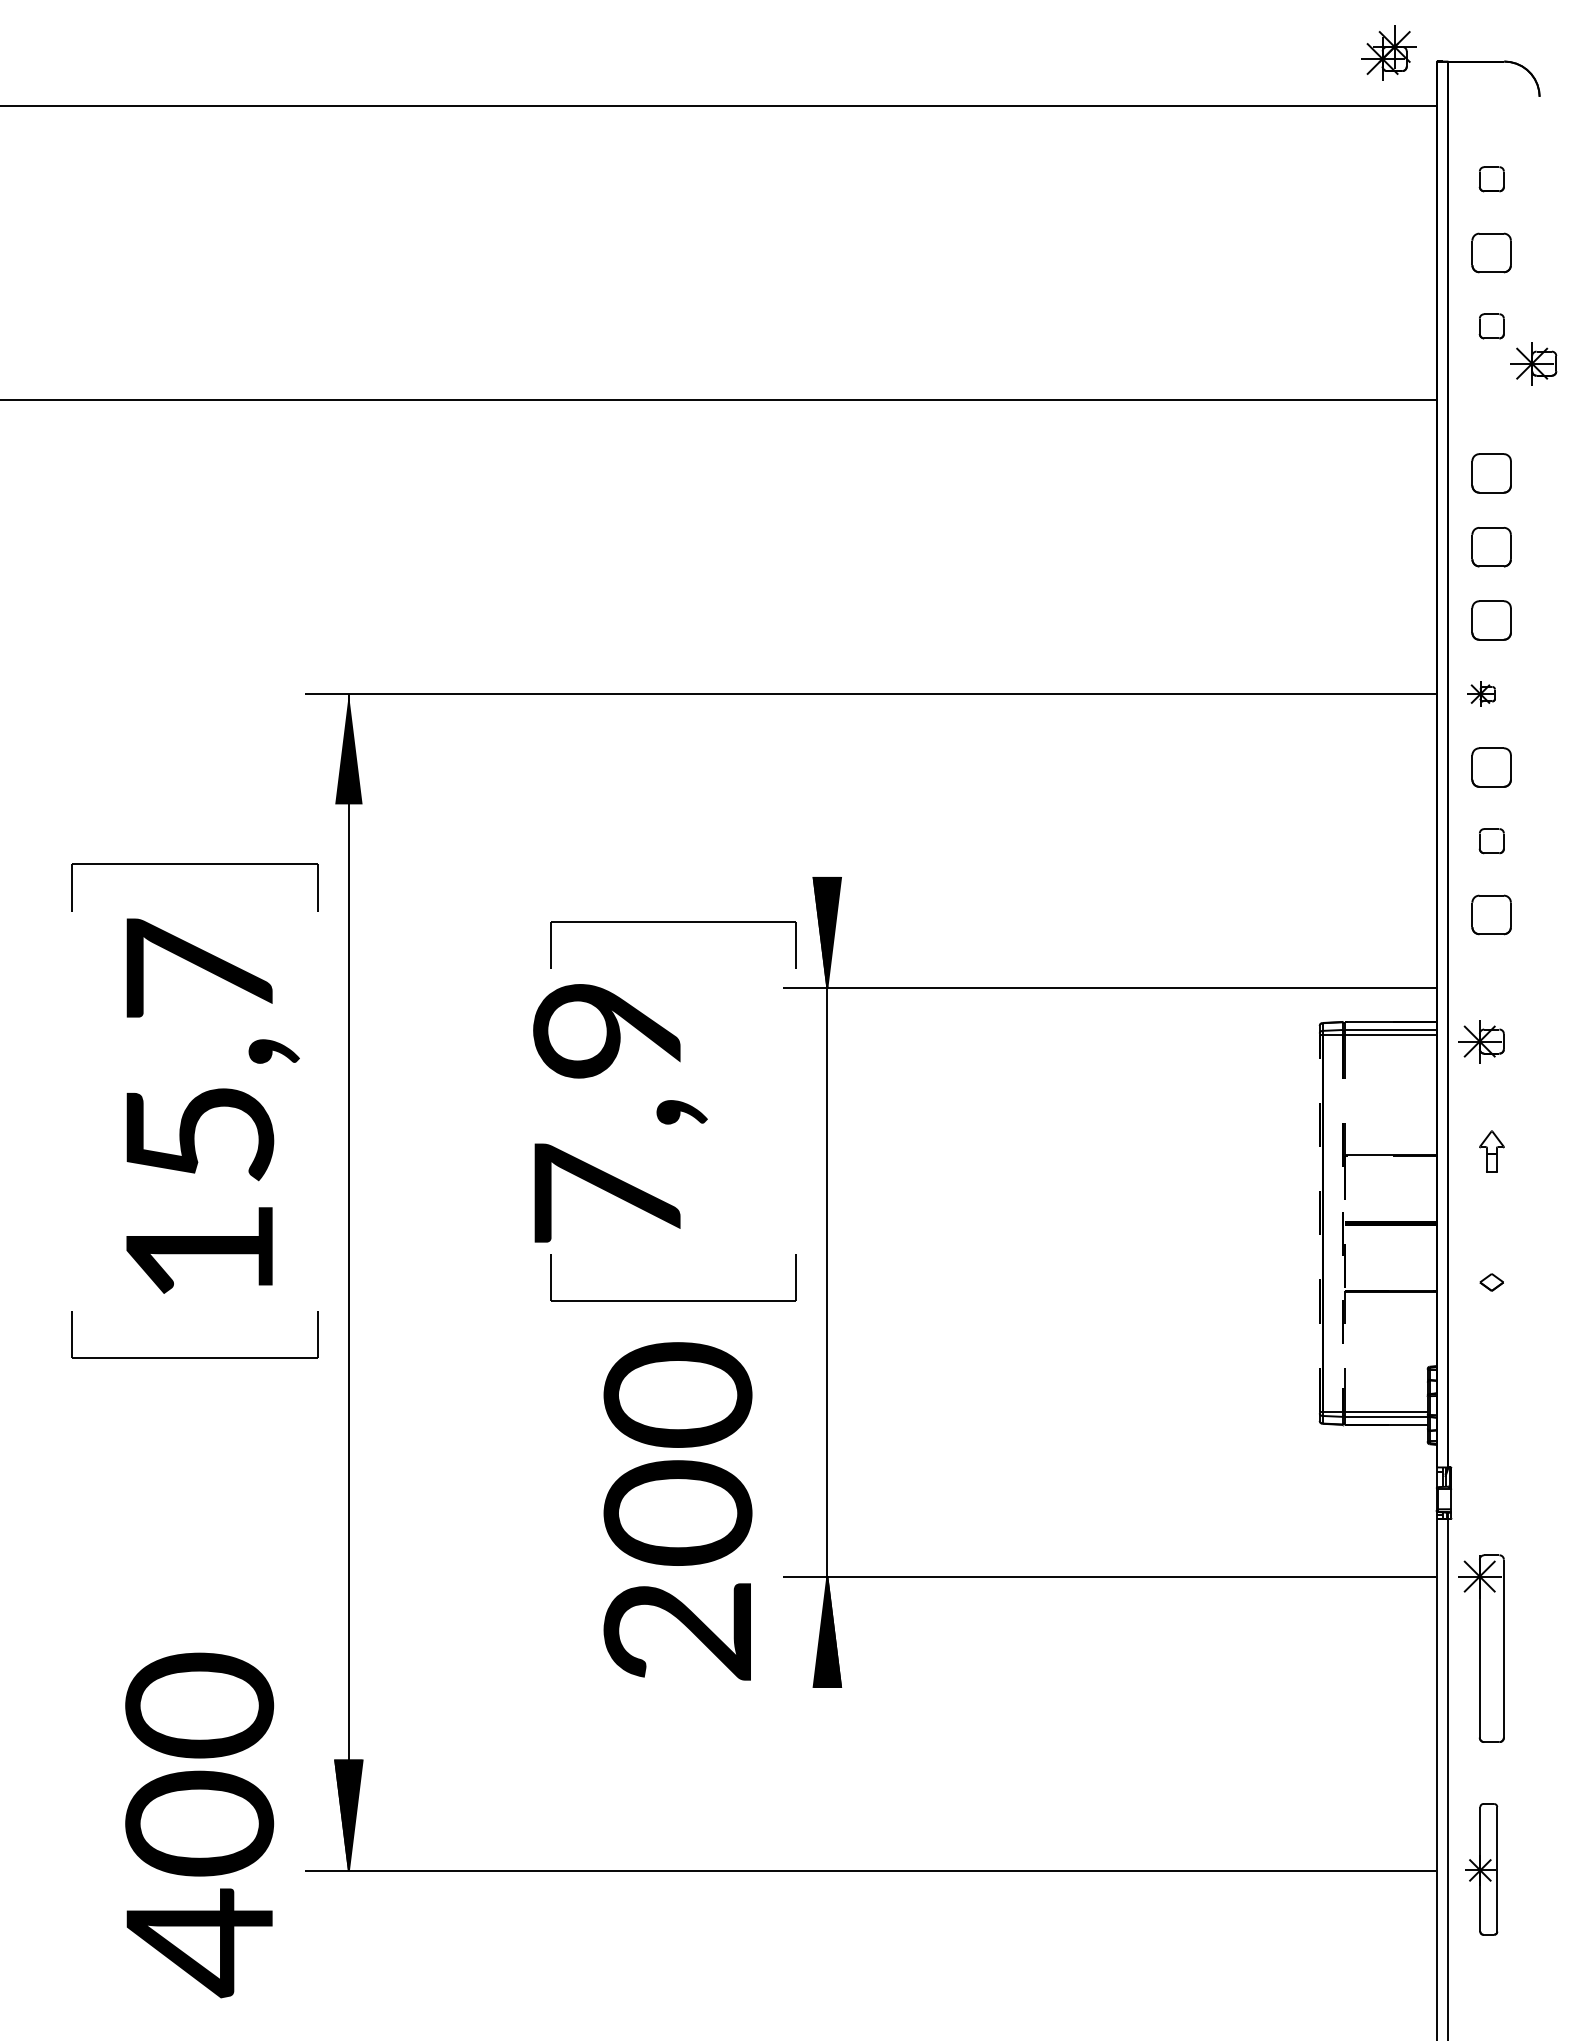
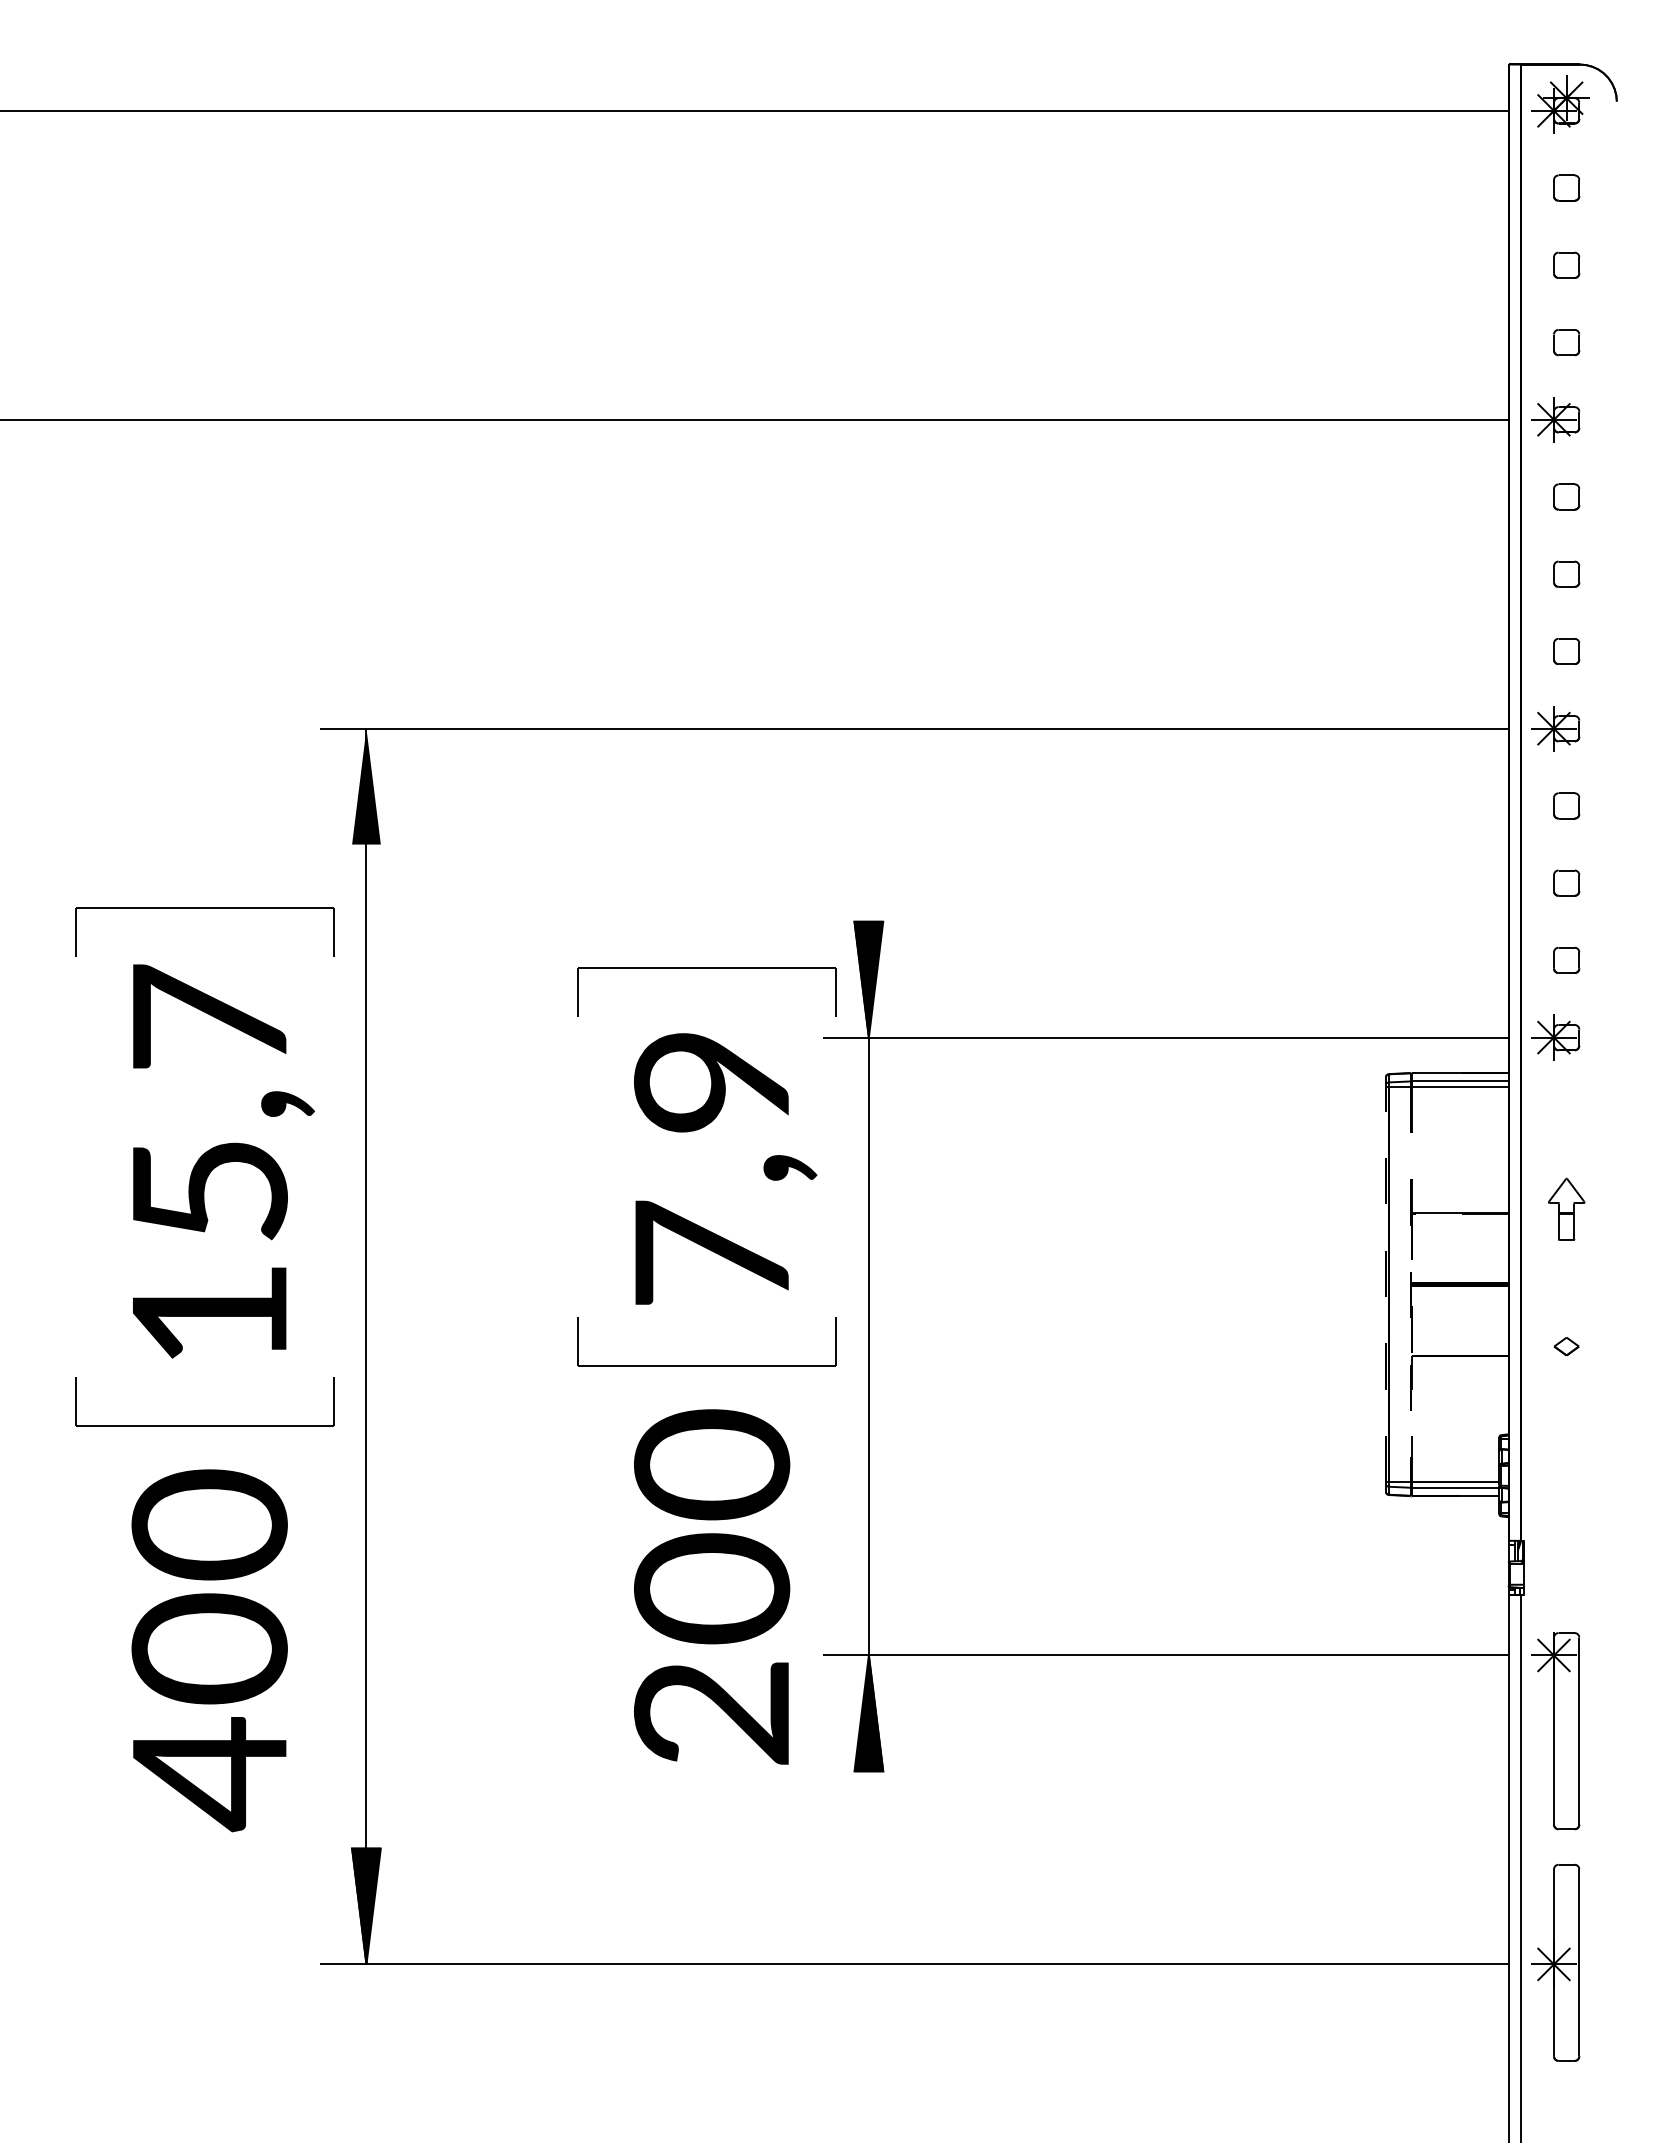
part: (1388, 52) -> (1560, 104), moved
part: (1491, 251) -> (1566, 264), size x0.62
part: (1533, 363) -> (1555, 419), moved
part: (1491, 472) -> (1566, 496), size x0.62
part: (1491, 546) -> (1566, 573), size x0.62
part: (1491, 620) -> (1566, 651), size x0.62
part: (1481, 693) -> (1555, 728), size x1.67
part: (1491, 767) -> (1566, 805), size x0.62
part: (1491, 913) -> (1566, 959), size x0.62
part: (1481, 1041) -> (1555, 1037), moved
text: (620, 1112) -> (725, 1168), moved
part: (1491, 1150) -> (1566, 1208), size x1.43
text: (199, 1825) -> (209, 1650), moved
part: (1481, 1868) -> (1555, 1962), size x1.43

